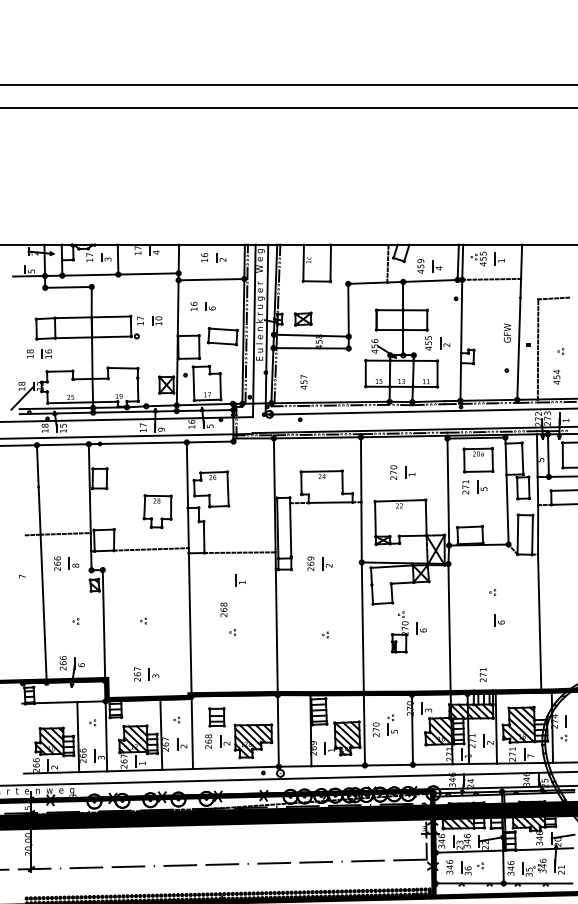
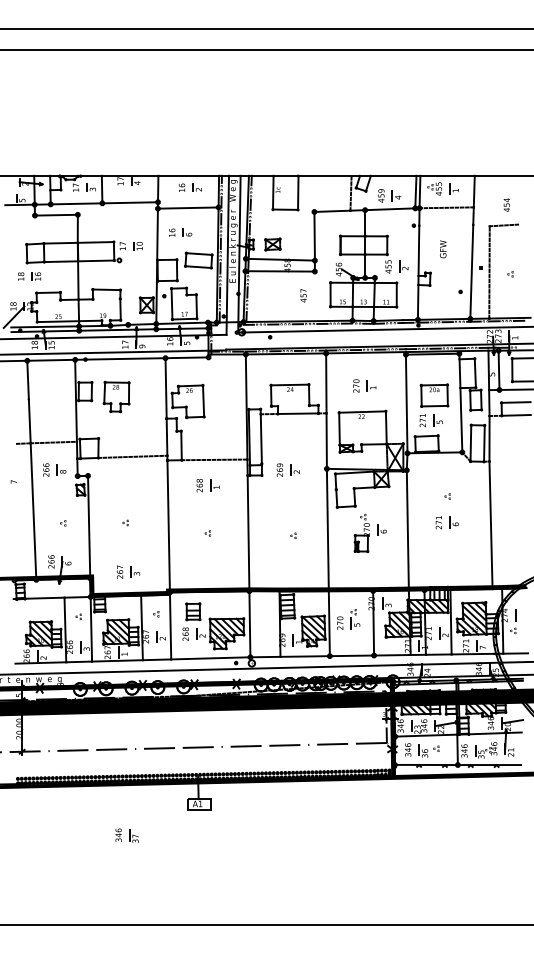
text: (507, 333) -> (443, 249), moved
text: (556, 376) -> (506, 204), moved
text: (303, 382) -> (303, 295), moved
part: (478, 470) -> (434, 405), moved
part: (157, 511) -> (116, 396), moved
text: (223, 609) -> (199, 485), moved
text: (482, 674) -> (438, 522), moved

